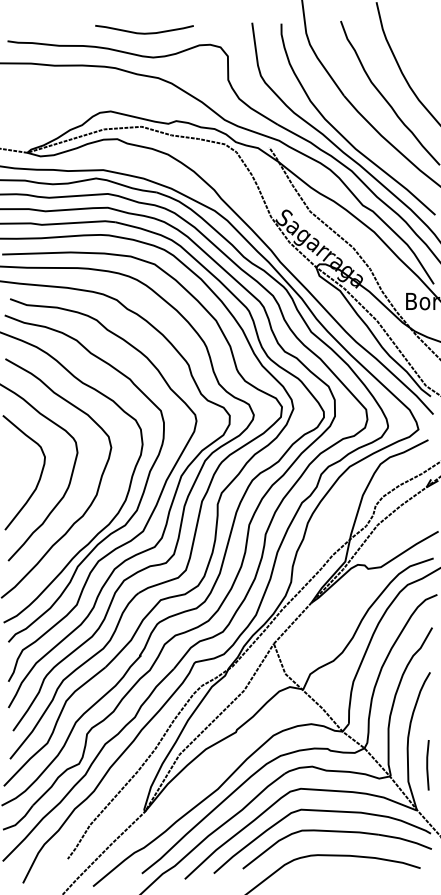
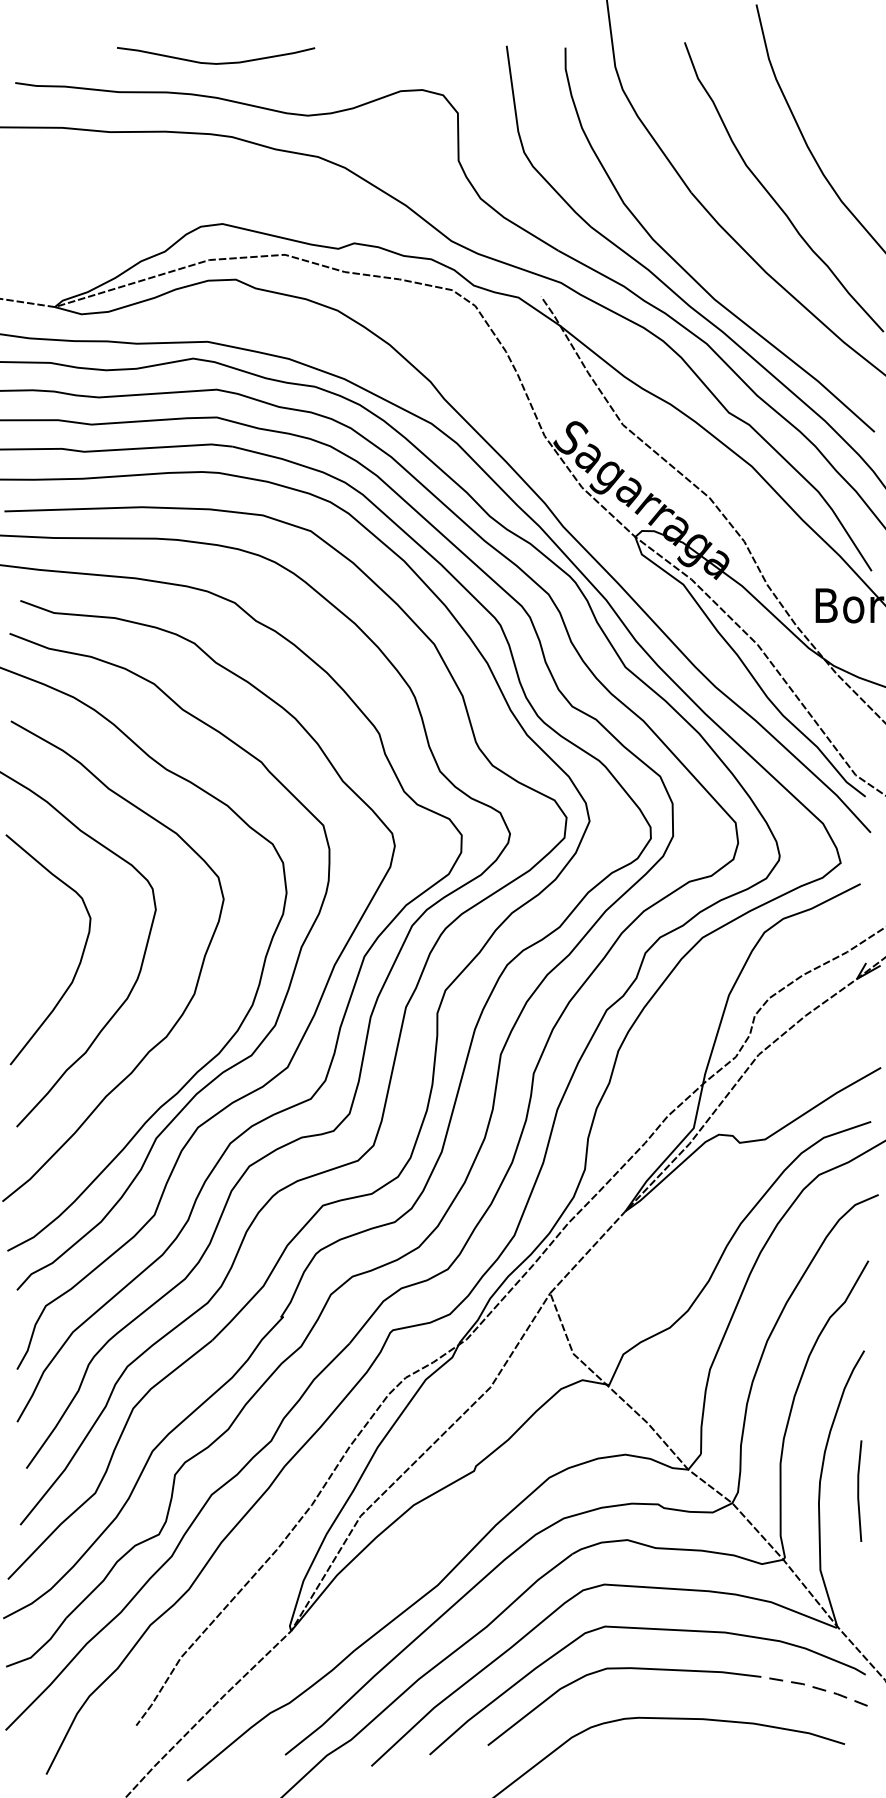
curve: (144, 32) -> (216, 61), moved
line: (427, 765) -> (858, 1491), moved
line: (405, 839) -> (814, 1686), solid -> dashed

